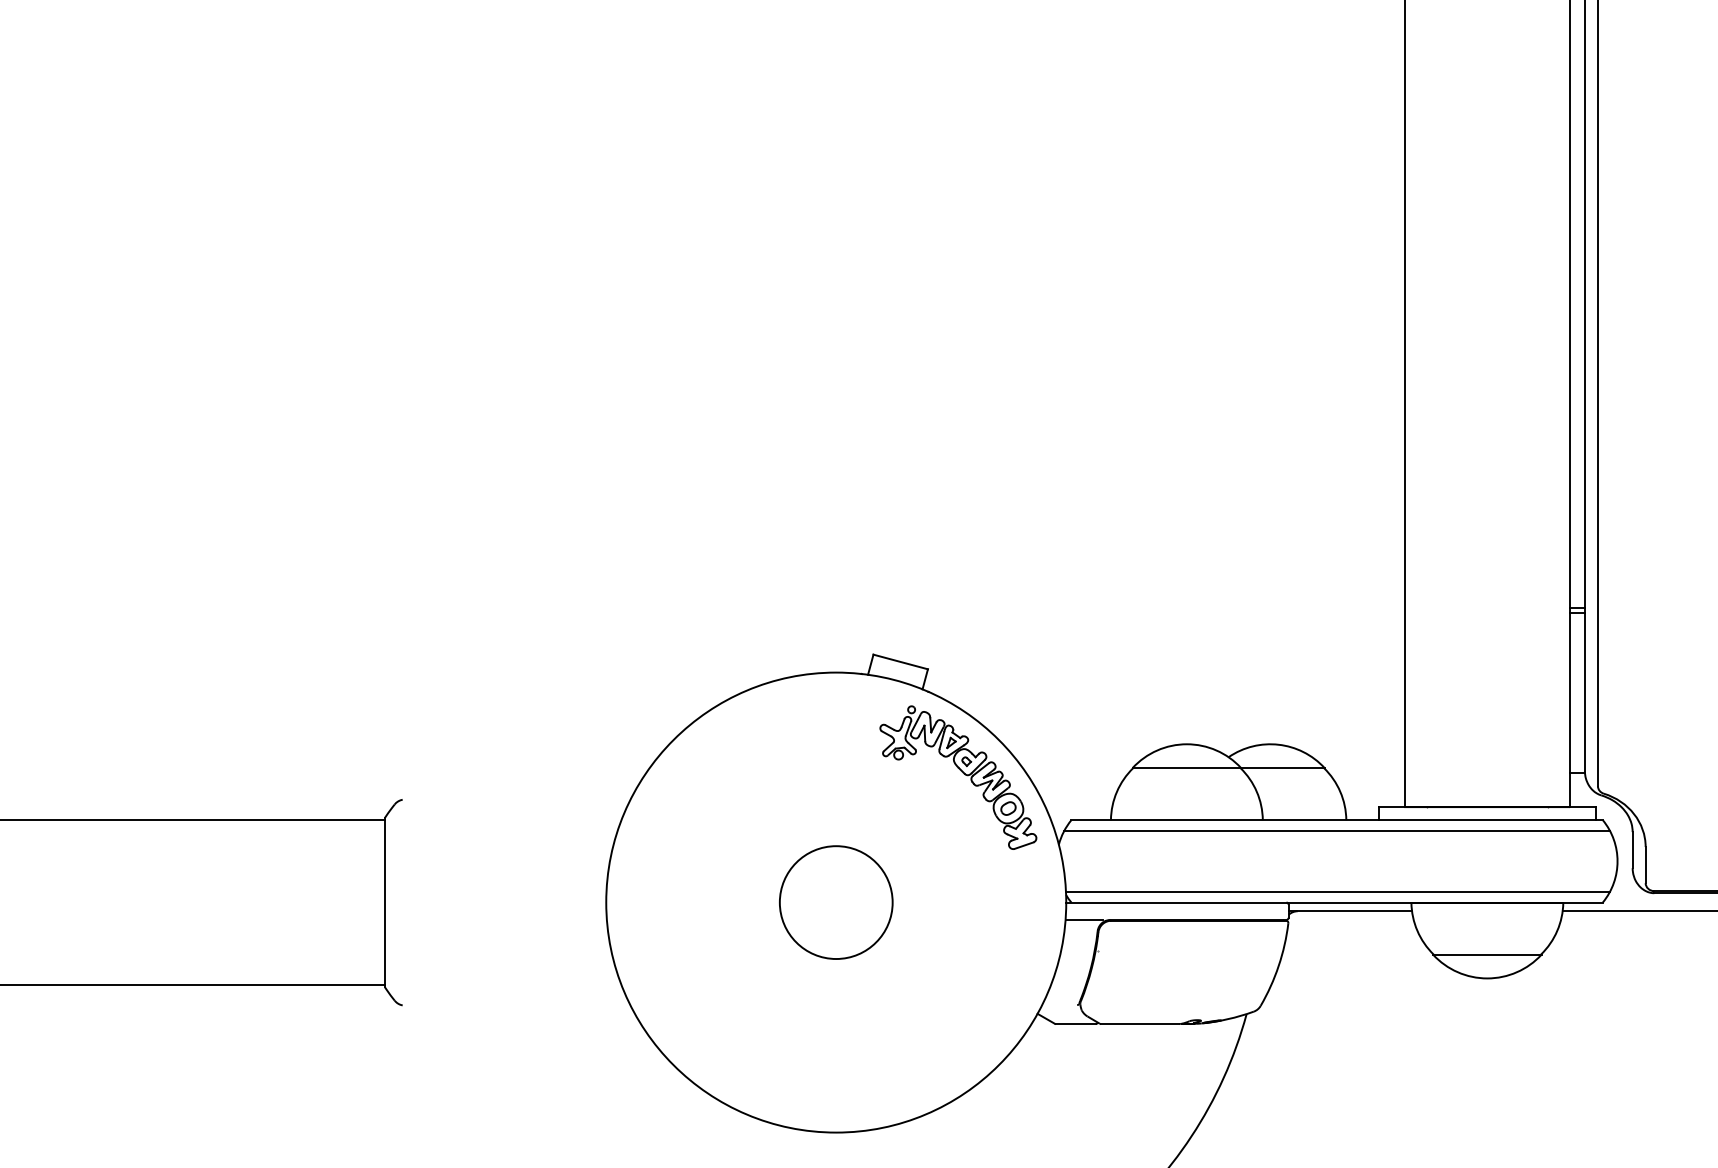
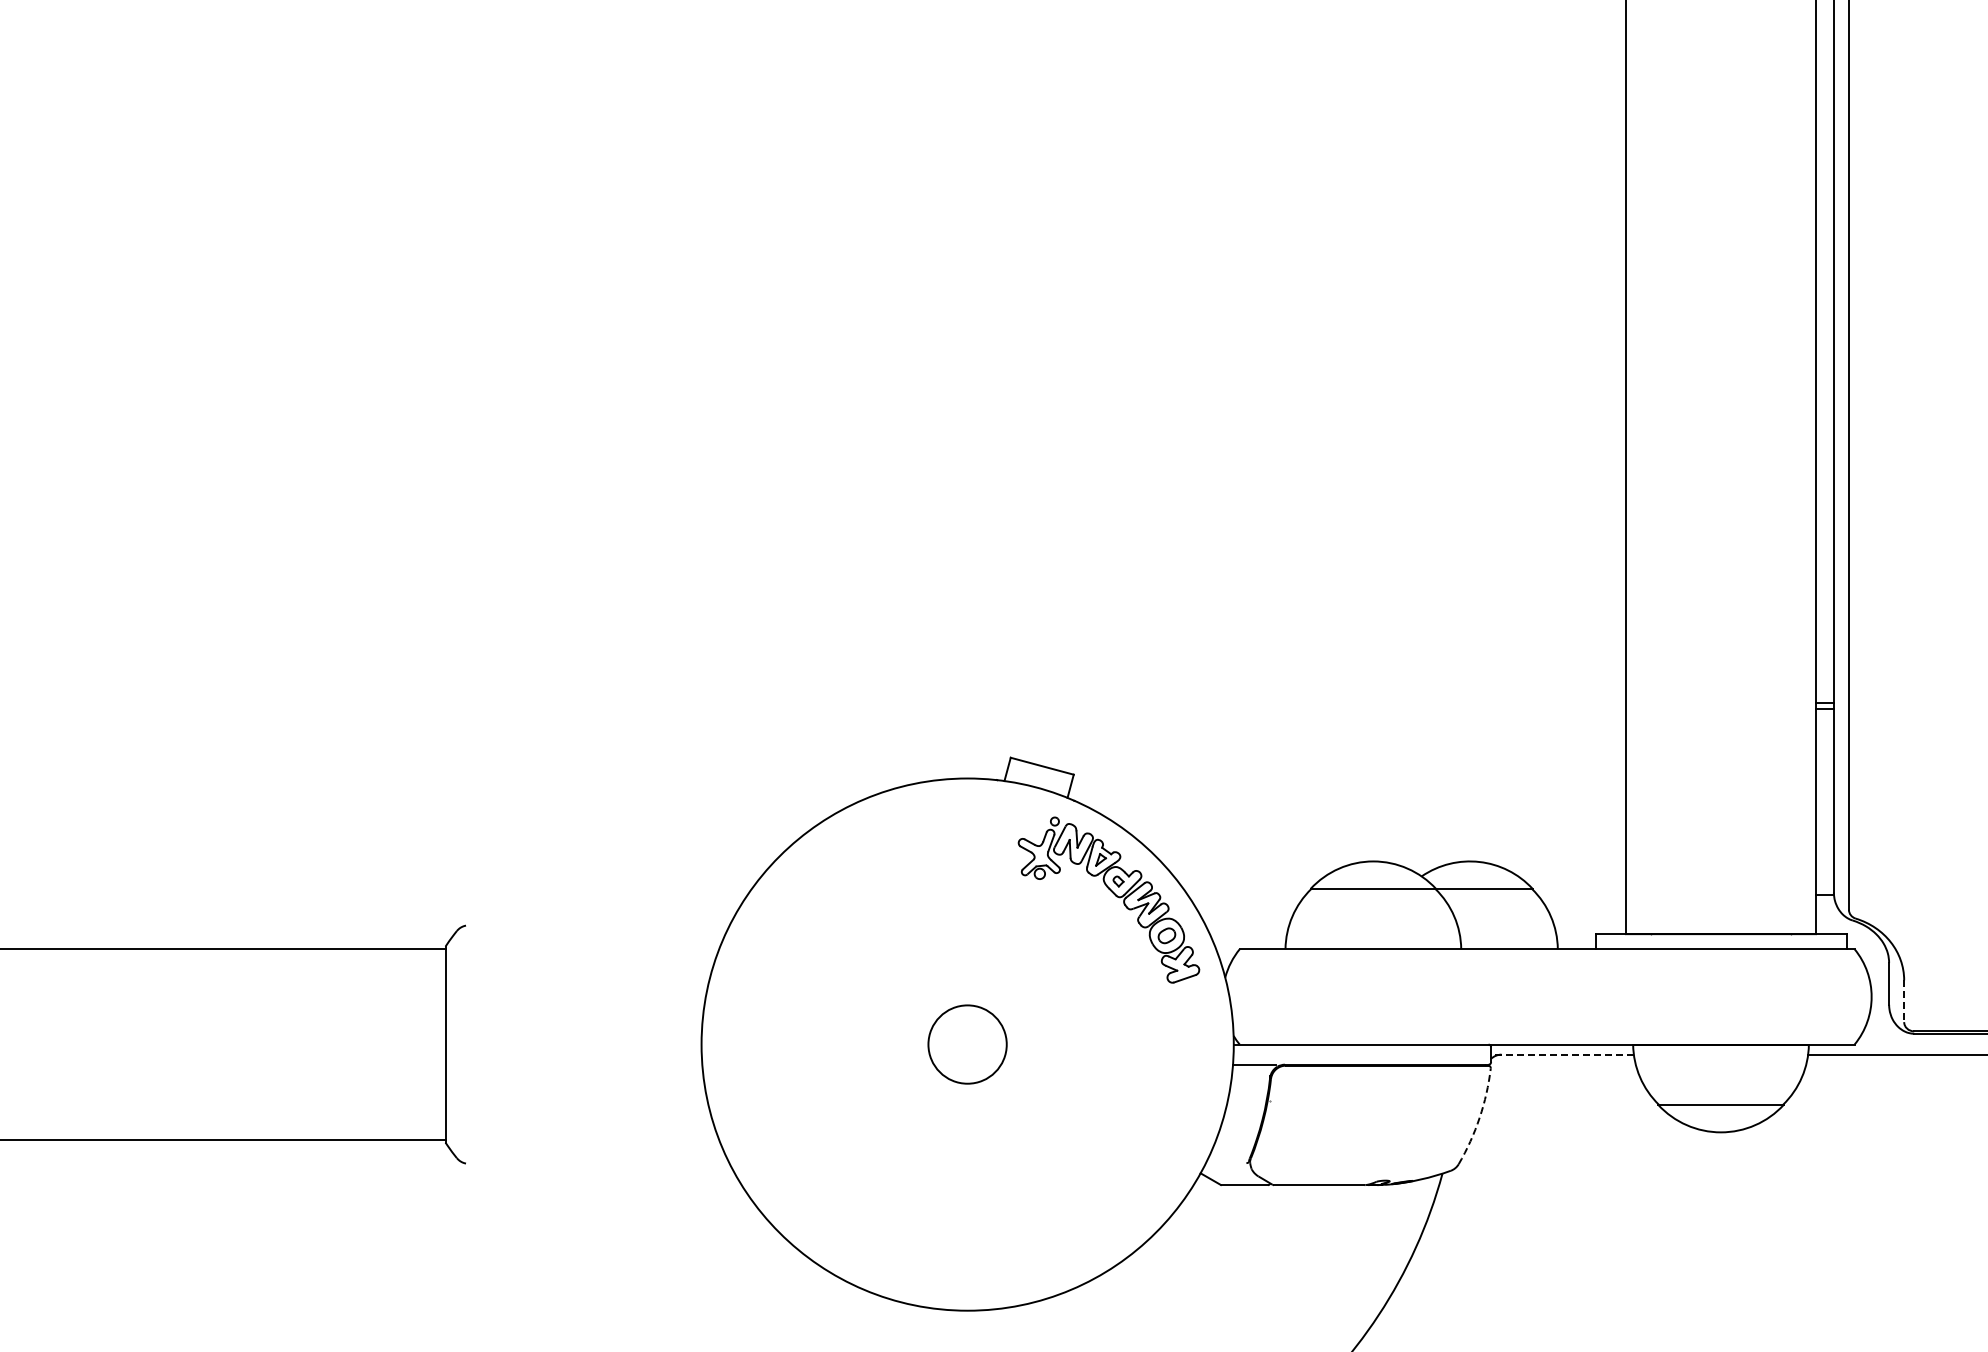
line: (1336, 830) -> (1546, 961), removed
line: (1645, 865) -> (1904, 1001), solid -> dashed
line: (1337, 892) -> (1547, 1032), removed
circle: (836, 902) -> (967, 1044), size x0.6
line: (1349, 911) -> (1561, 1054), solid -> dashed
arc: (1278, 965) -> (1479, 1117), solid -> dashed

